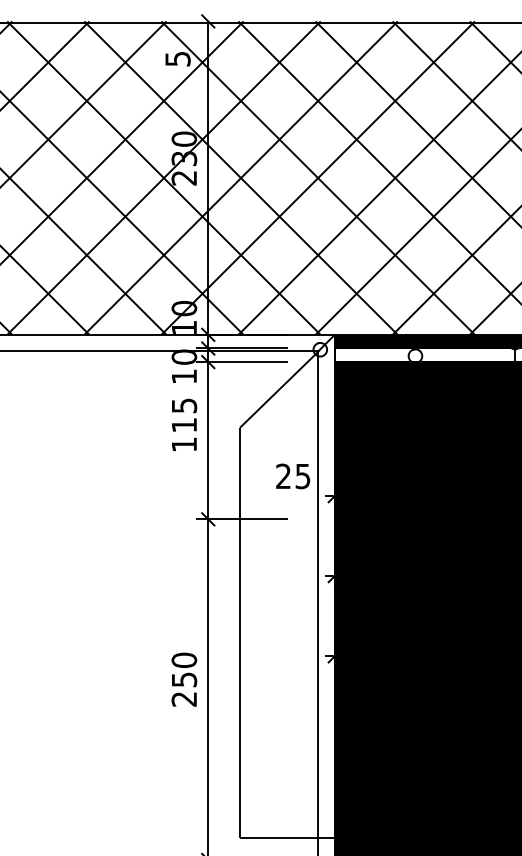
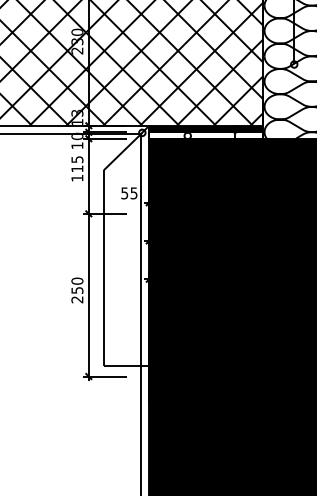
text: (184, 307) -> (77, 112), 10 -> 13
text: (282, 476) -> (124, 193), 25 -> 55

